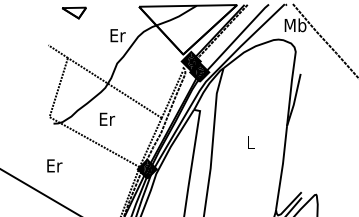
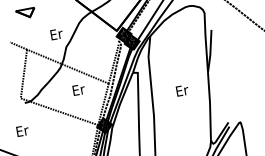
text: (117, 35) -> (56, 34), moved
text: (107, 118) -> (78, 89), moved
text: (251, 142) -> (182, 90), L -> Er
text: (54, 165) -> (22, 130), moved

